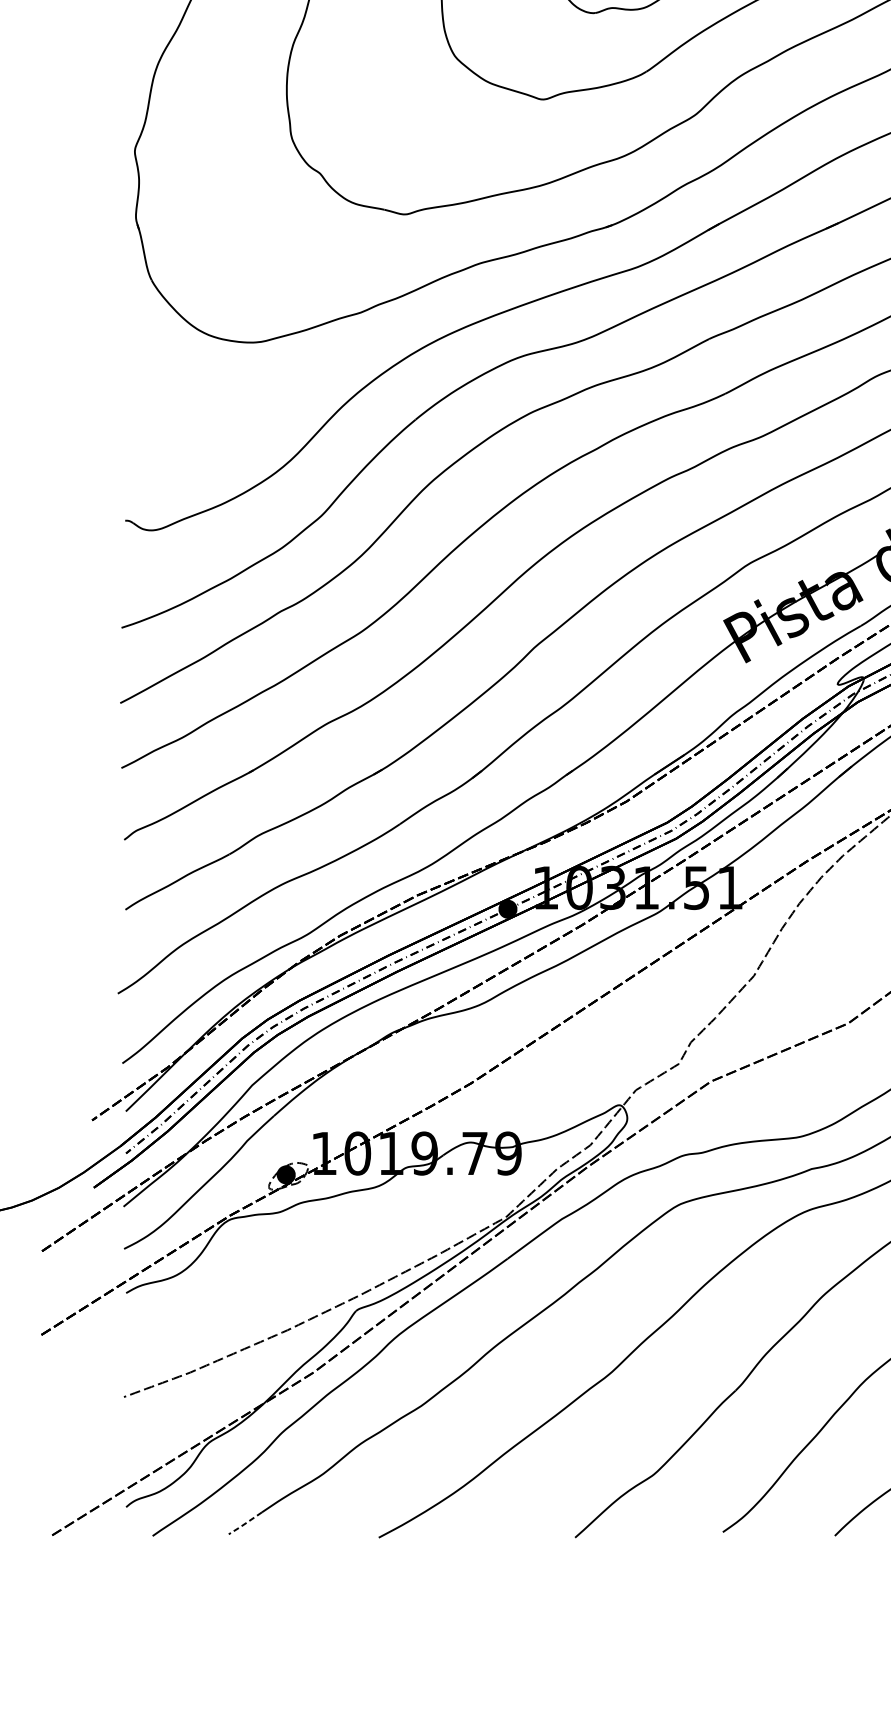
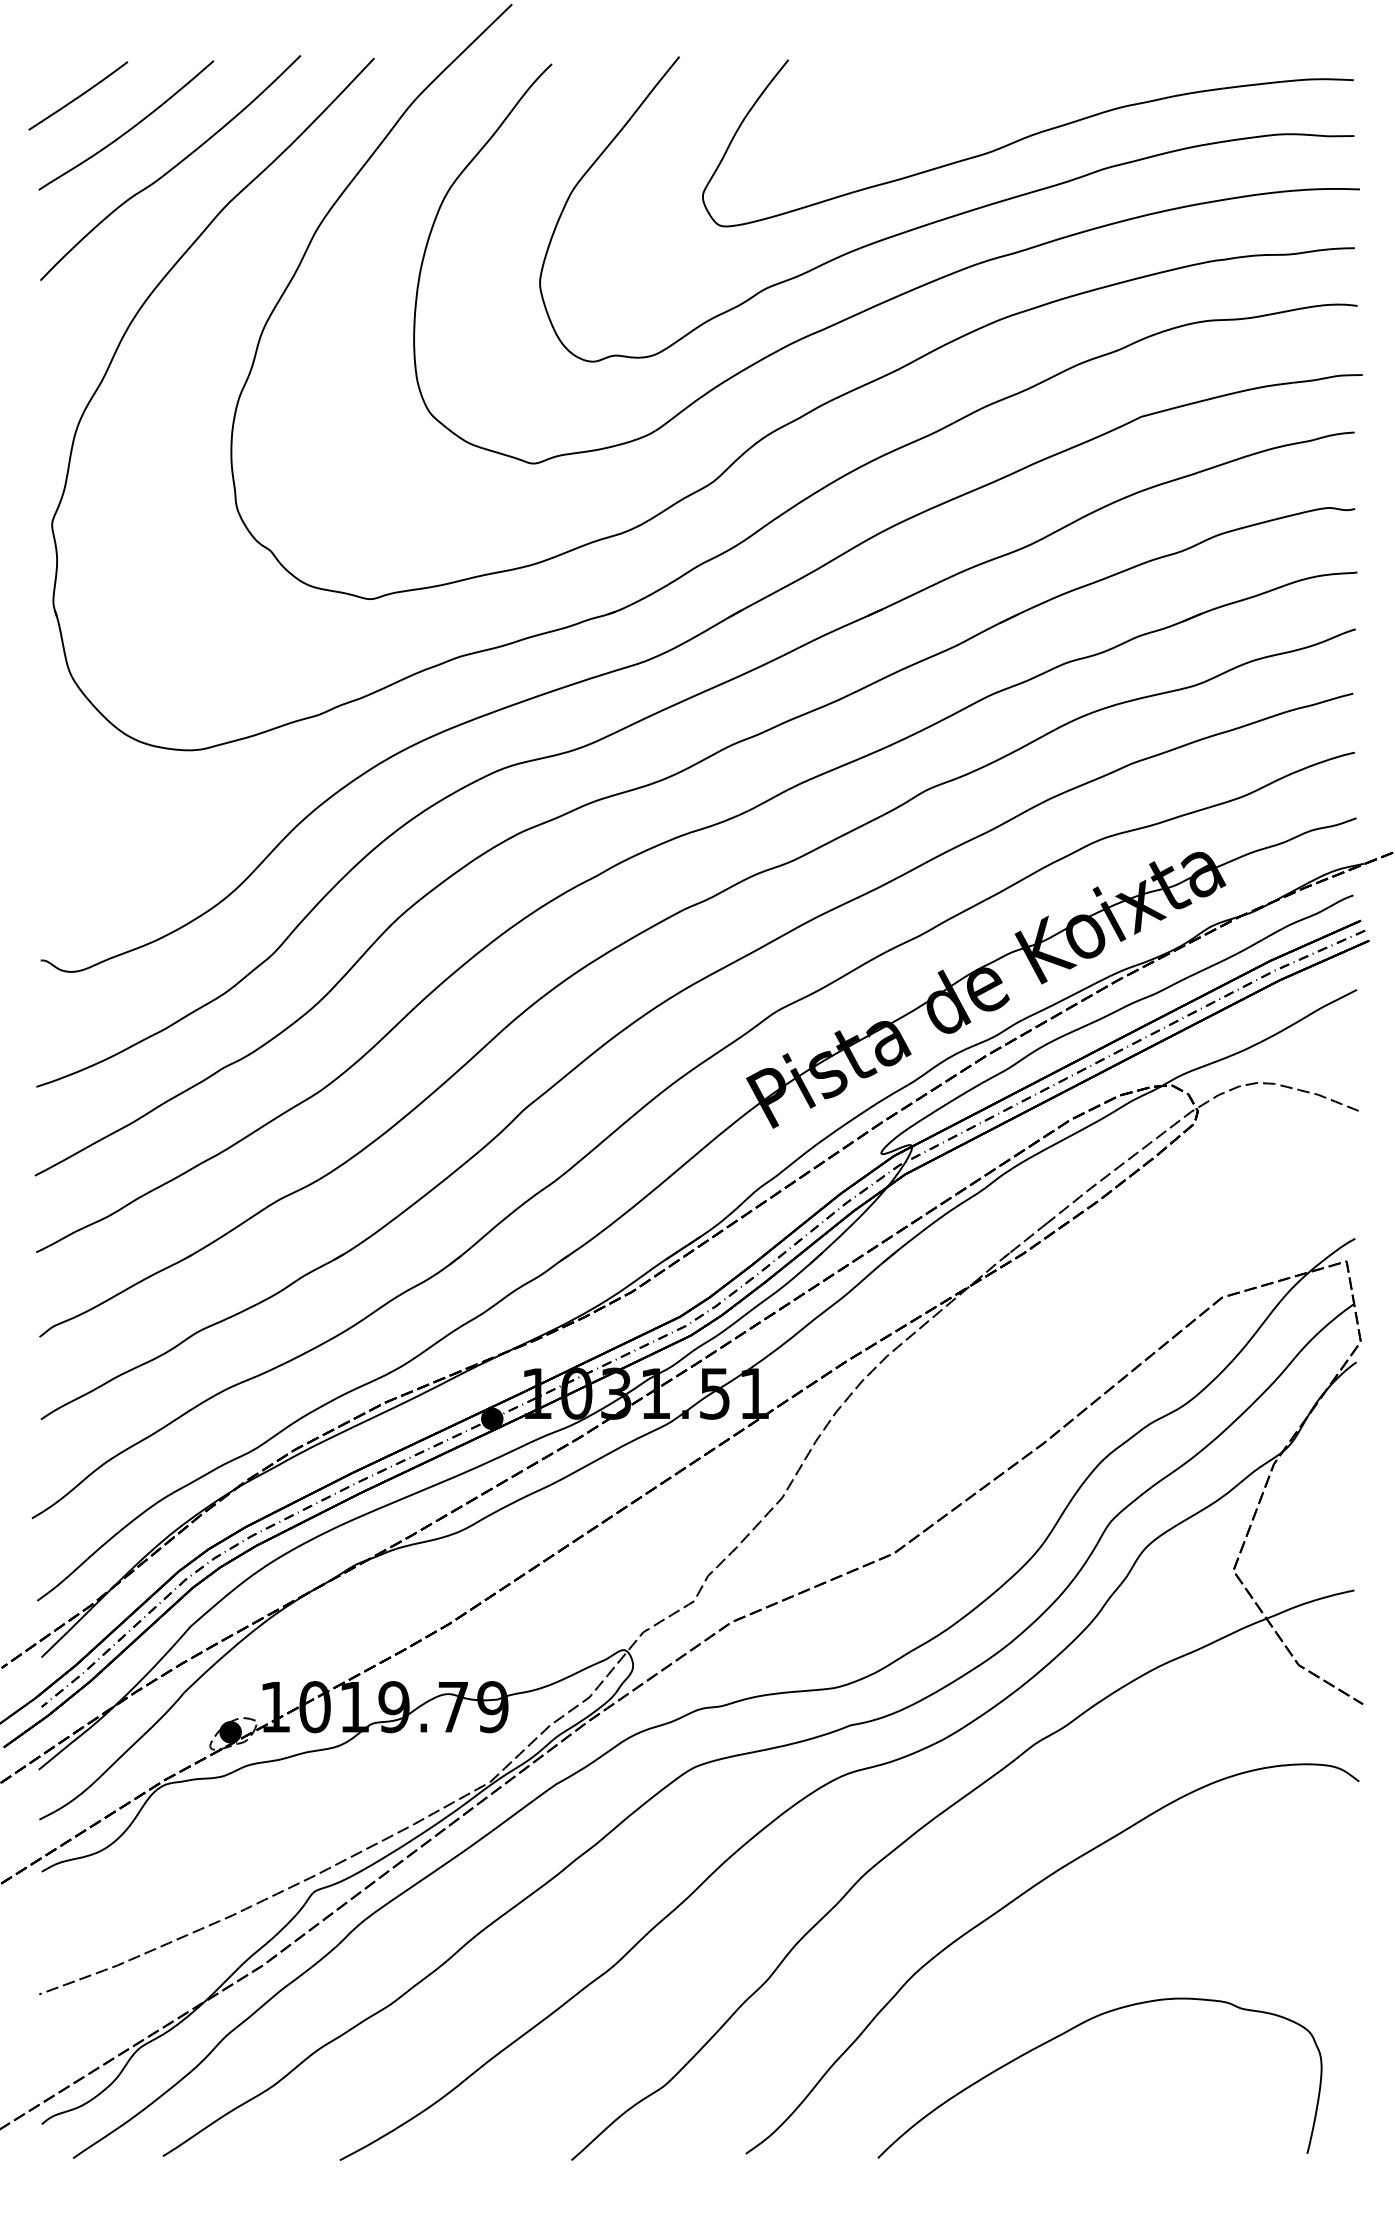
line: (245, 1524) -> (182, 2144), dashed -> solid

